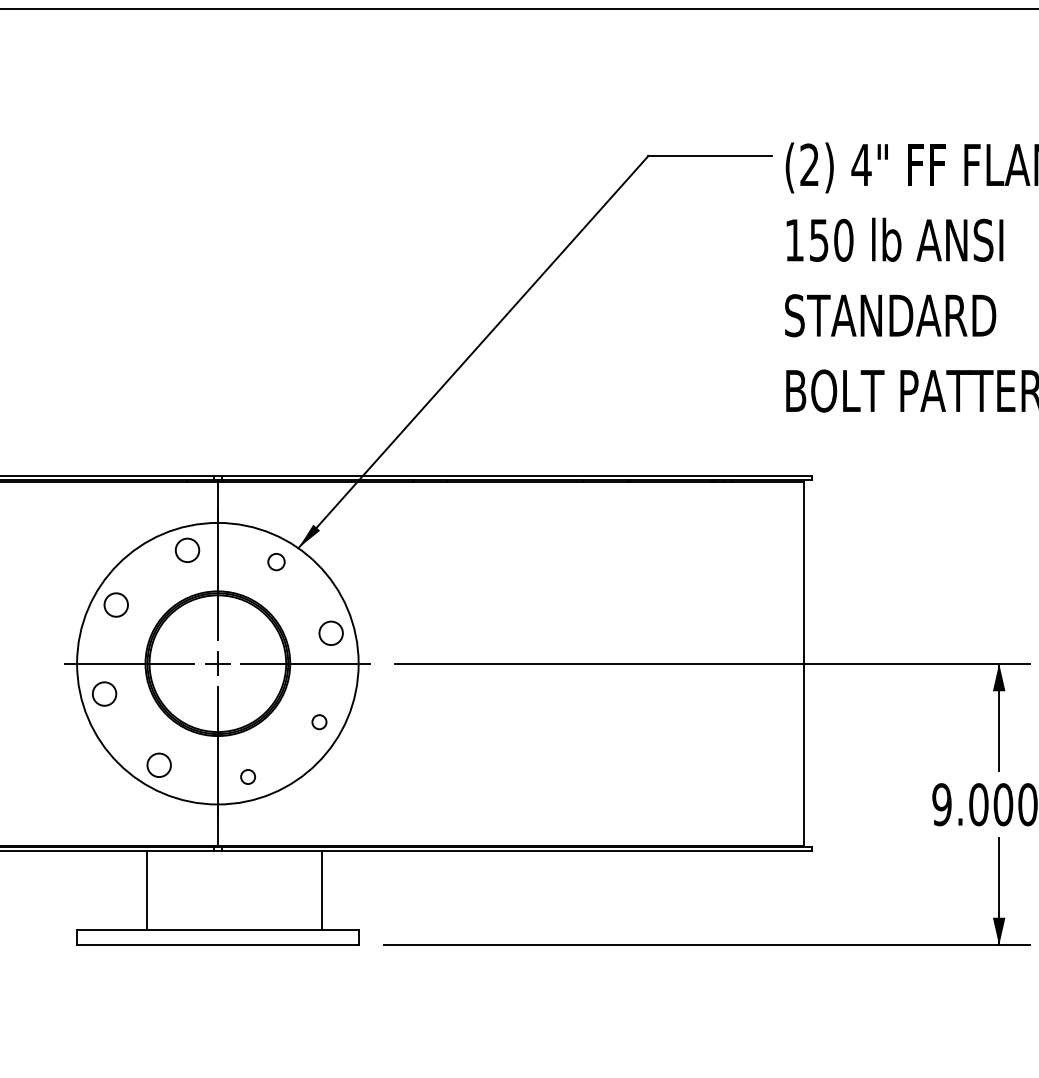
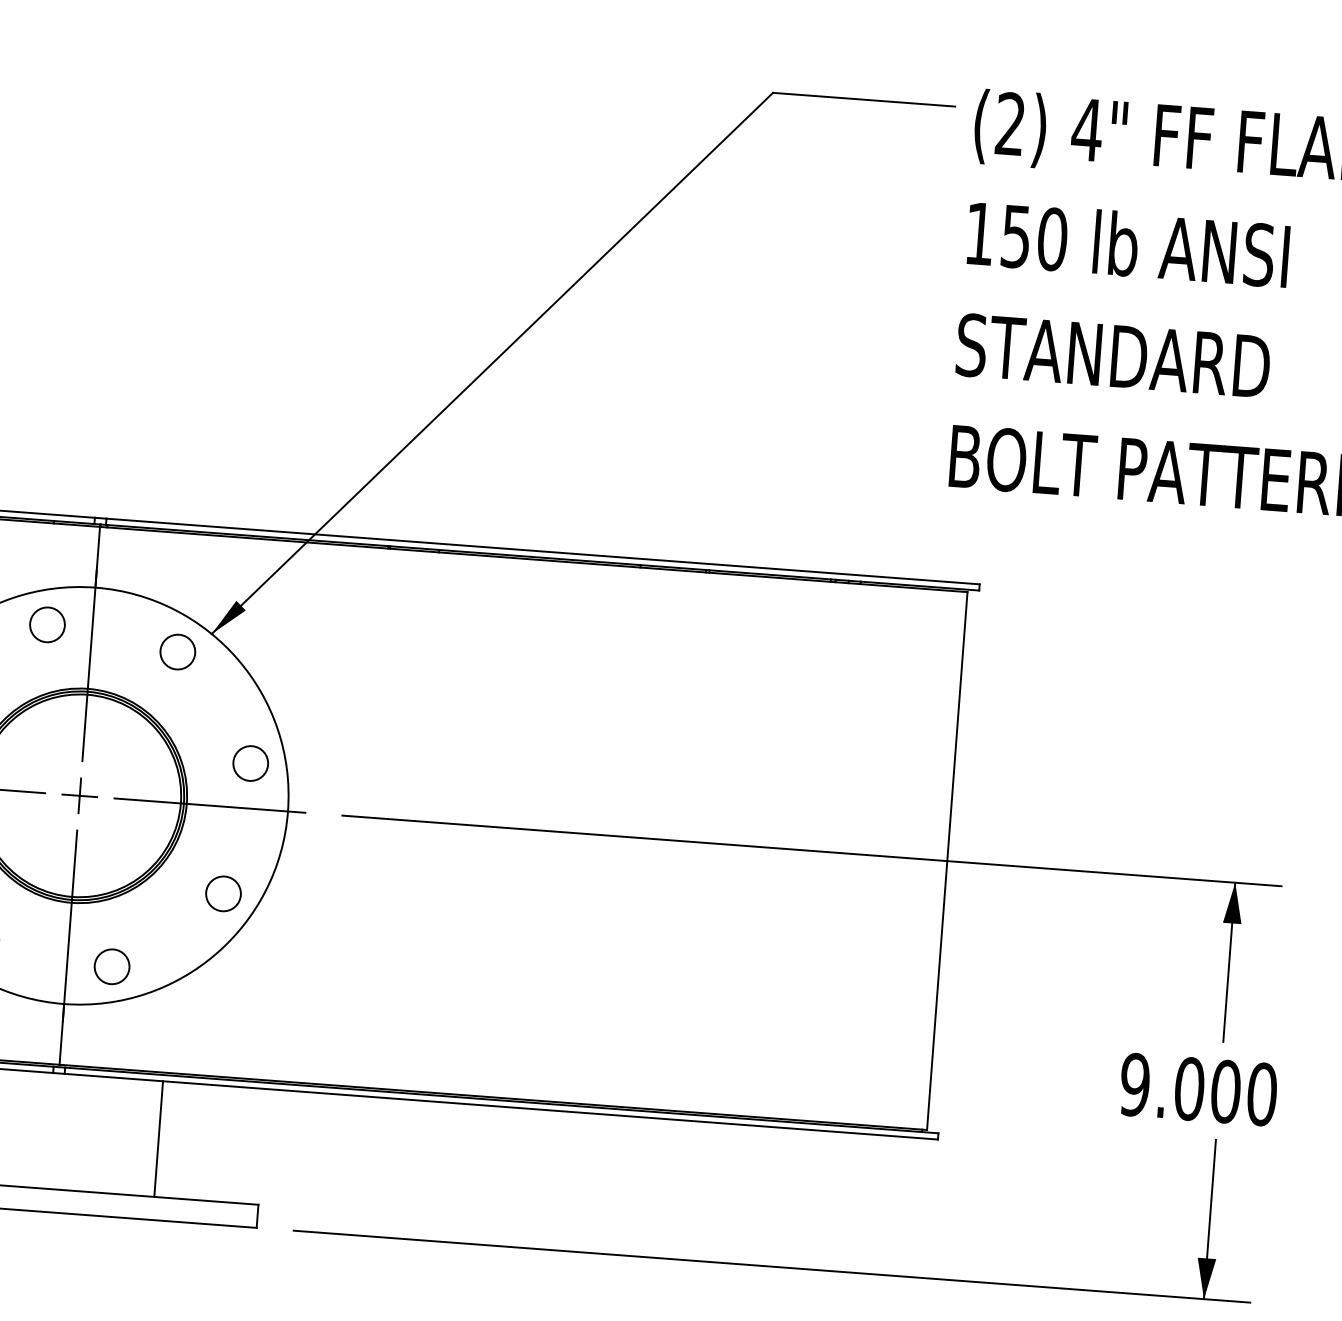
circle: (276, 561) -> (177, 651), size x1.43
circle: (319, 721) -> (223, 892), size x1.67
circle: (247, 776) -> (111, 965), size x1.67
line: (322, 890) -> (159, 1139), moved

